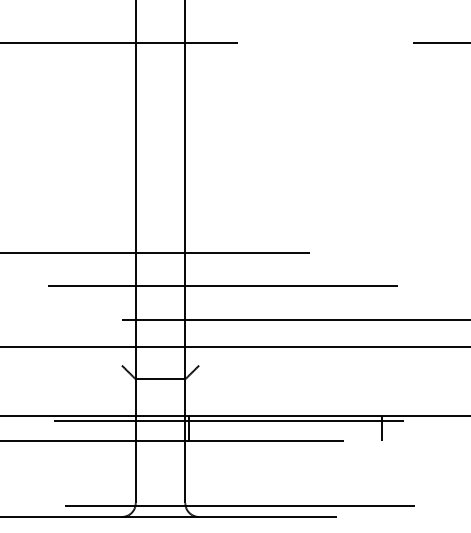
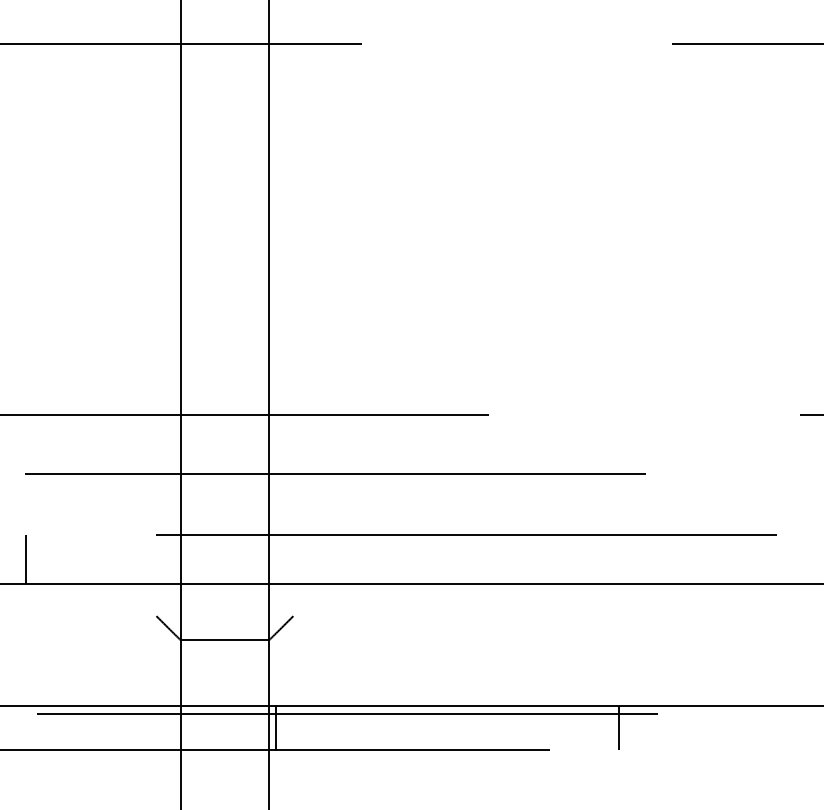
line: (48, 333) -> (26, 559), added

